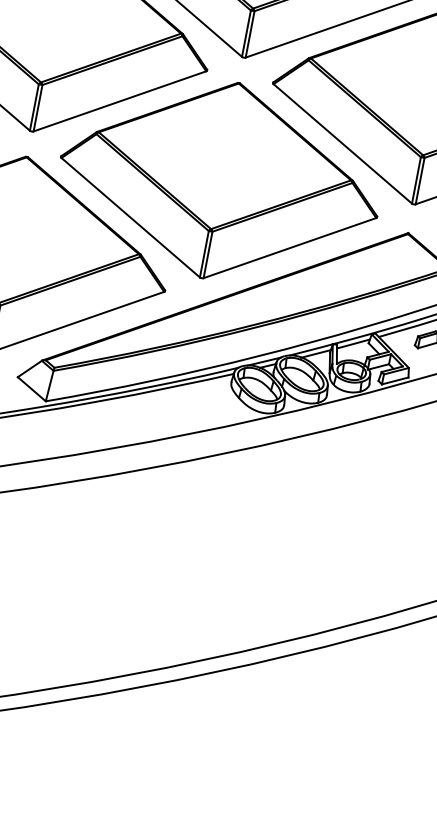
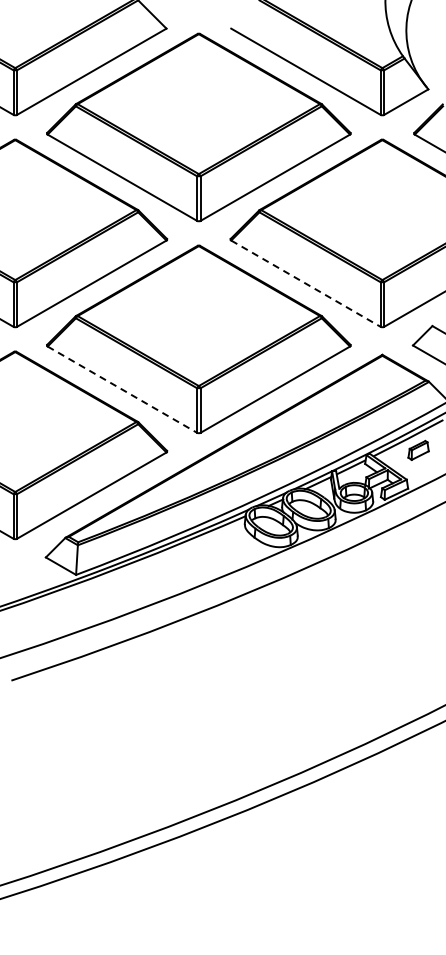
line: (343, 143) -> (306, 283), solid -> dashed
line: (130, 217) -> (122, 389), solid -> dashed

